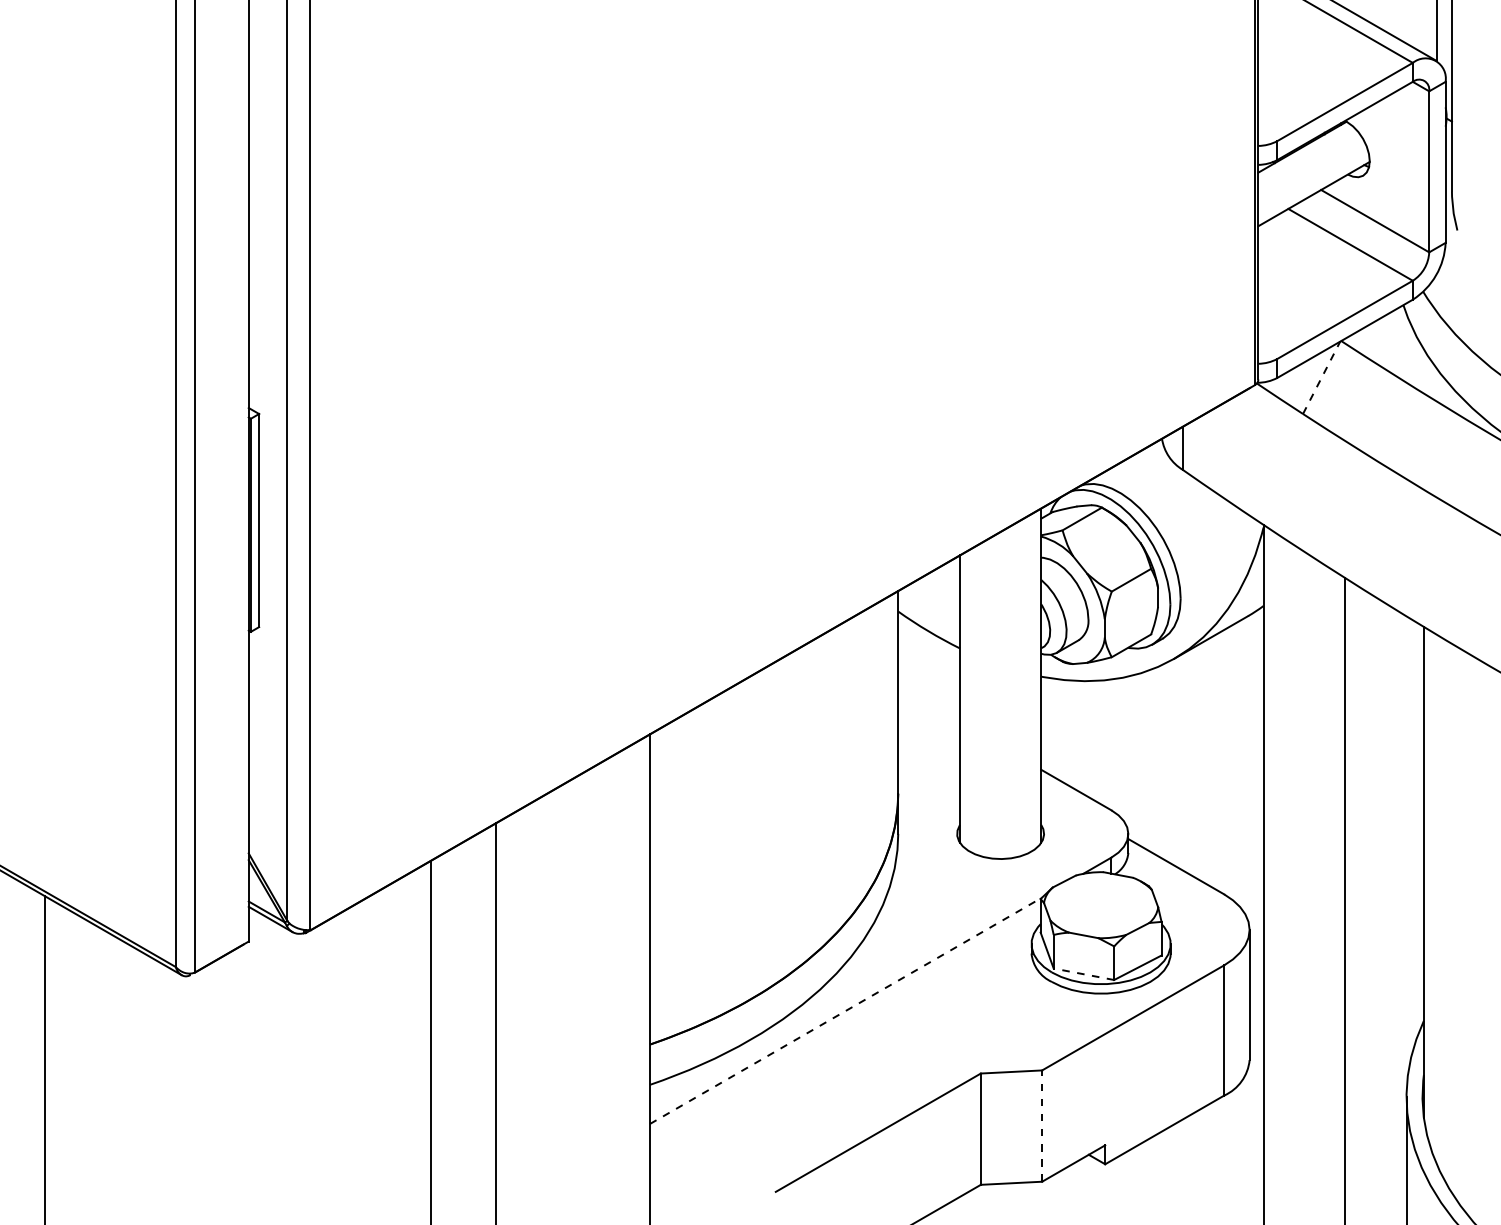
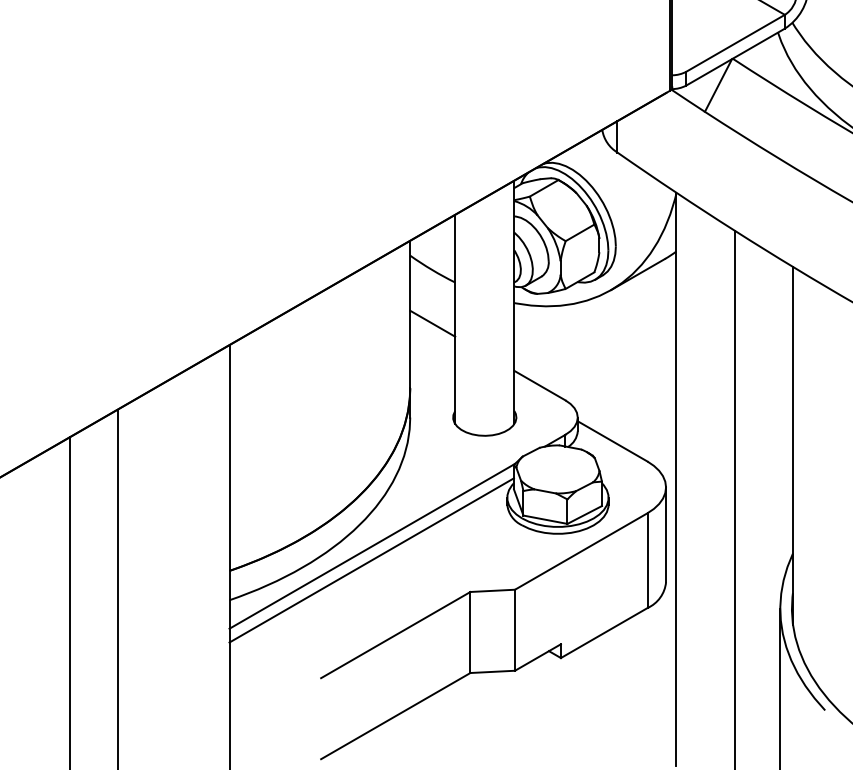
line: (1321, 377) -> (718, 85), dashed -> solid
line: (929, 704) -> (433, 323), added
line: (1083, 974) -> (545, 519), dashed -> solid
line: (846, 1010) -> (372, 546), dashed -> solid
line: (844, 1029) -> (371, 559), added
line: (1042, 1126) -> (515, 630), dashed -> solid

